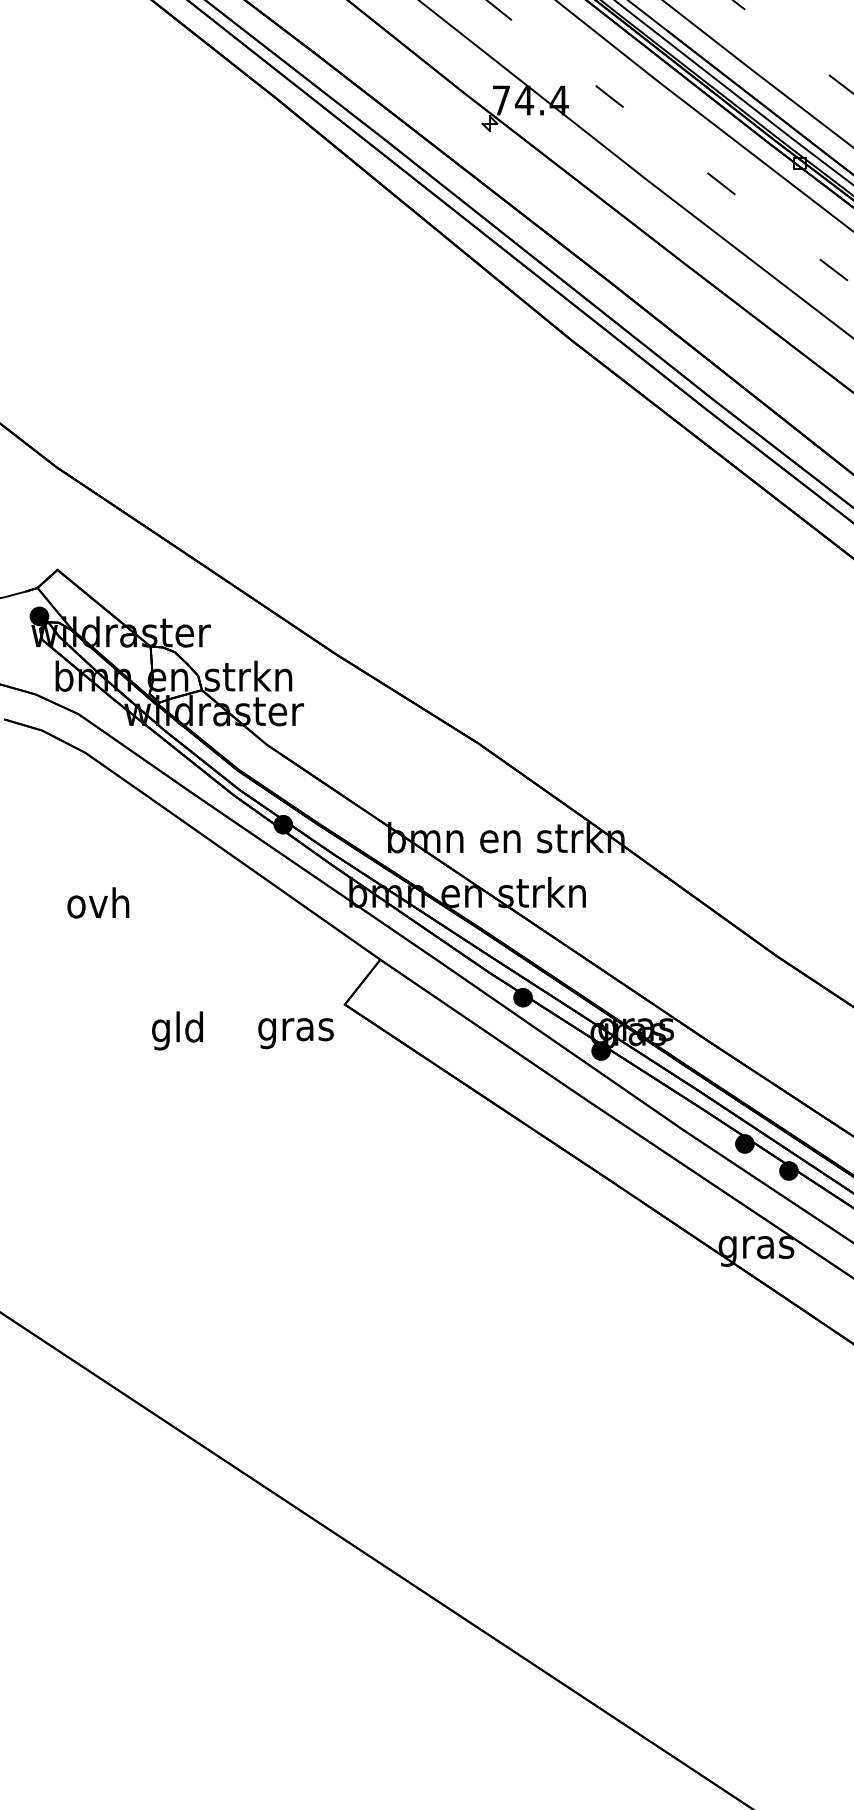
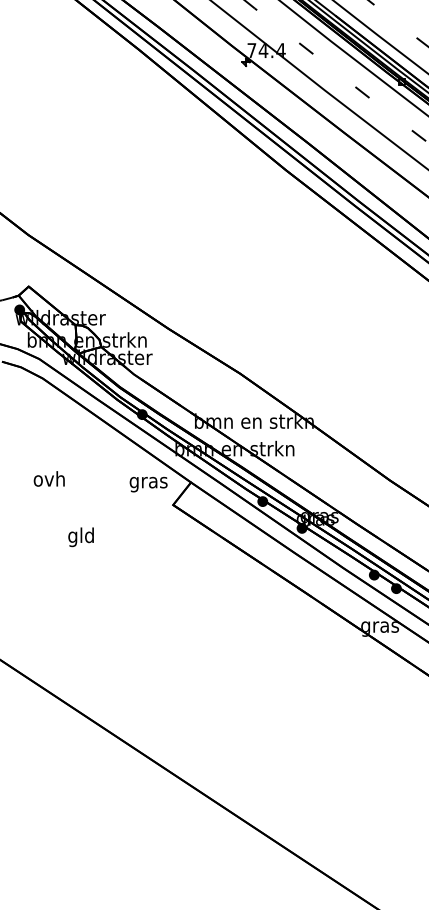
text: (96, 902) -> (48, 478), moved
text: (176, 1031) -> (80, 537), moved
text: (295, 1033) -> (148, 484), moved

